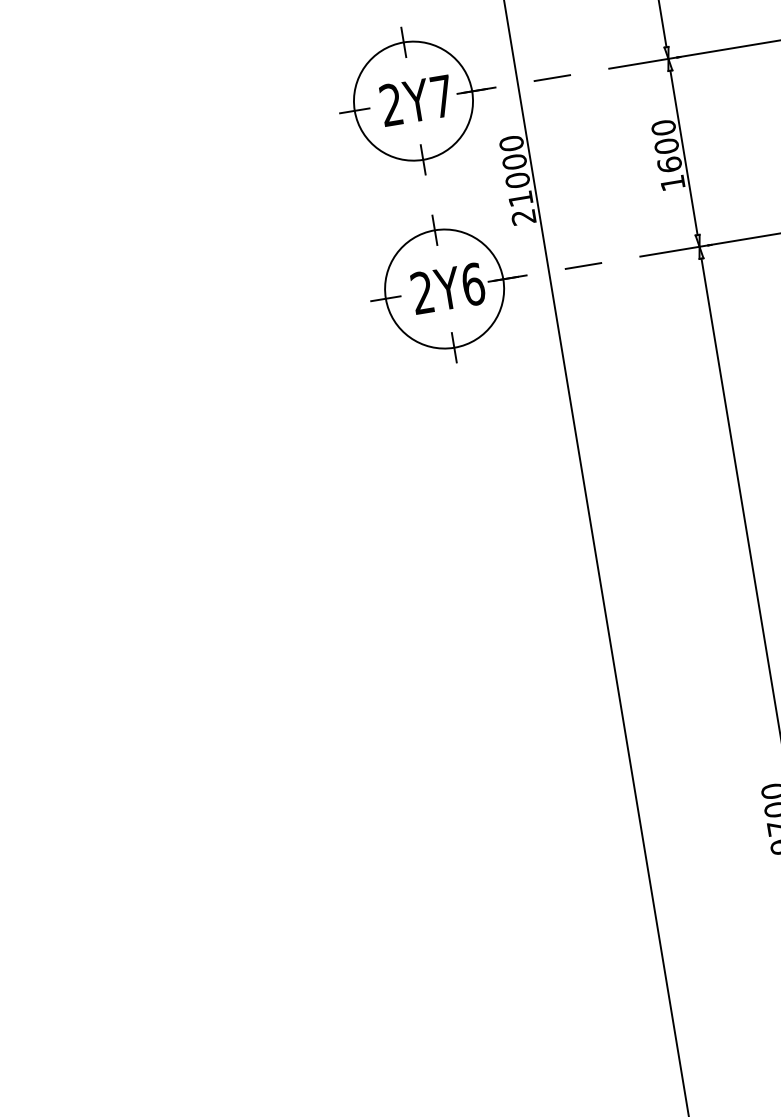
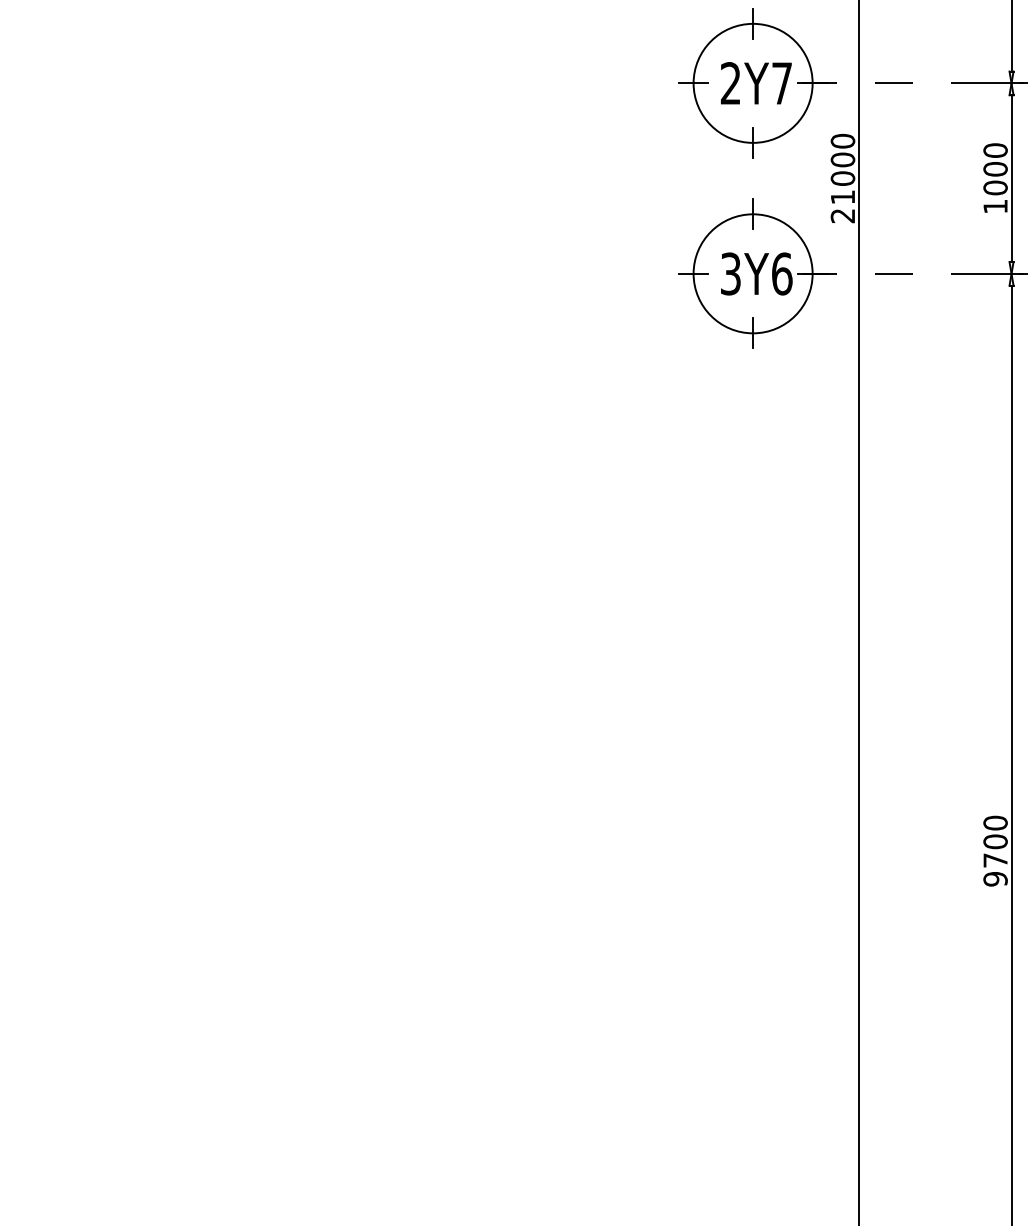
text: (669, 164) -> (995, 187), 1600 -> 1000
text: (422, 292) -> (730, 273), 2Y6 -> 3Y6

